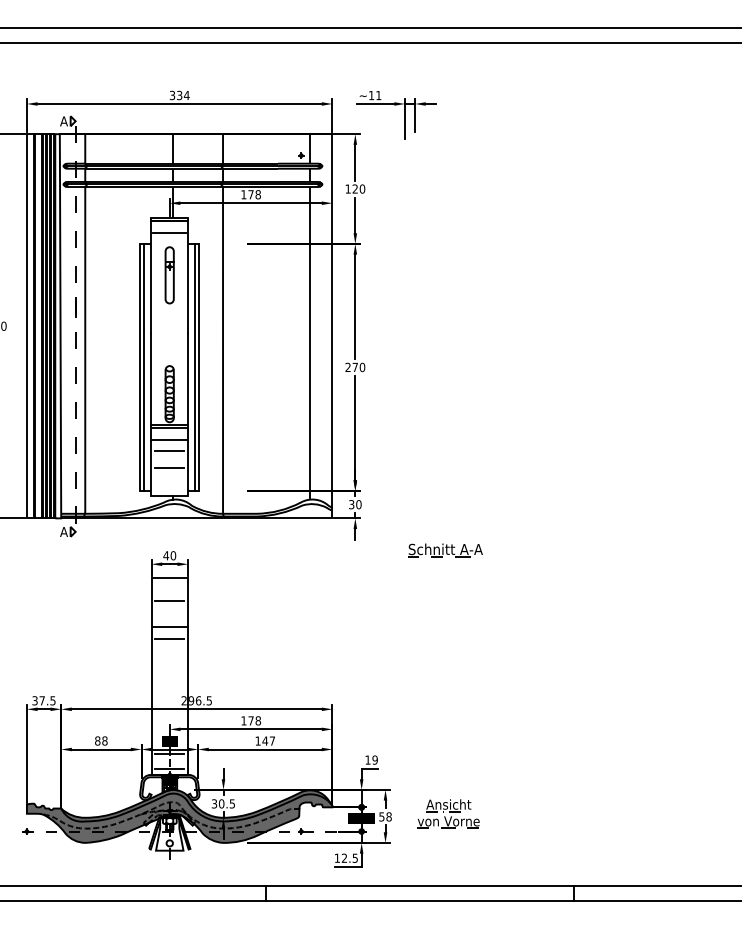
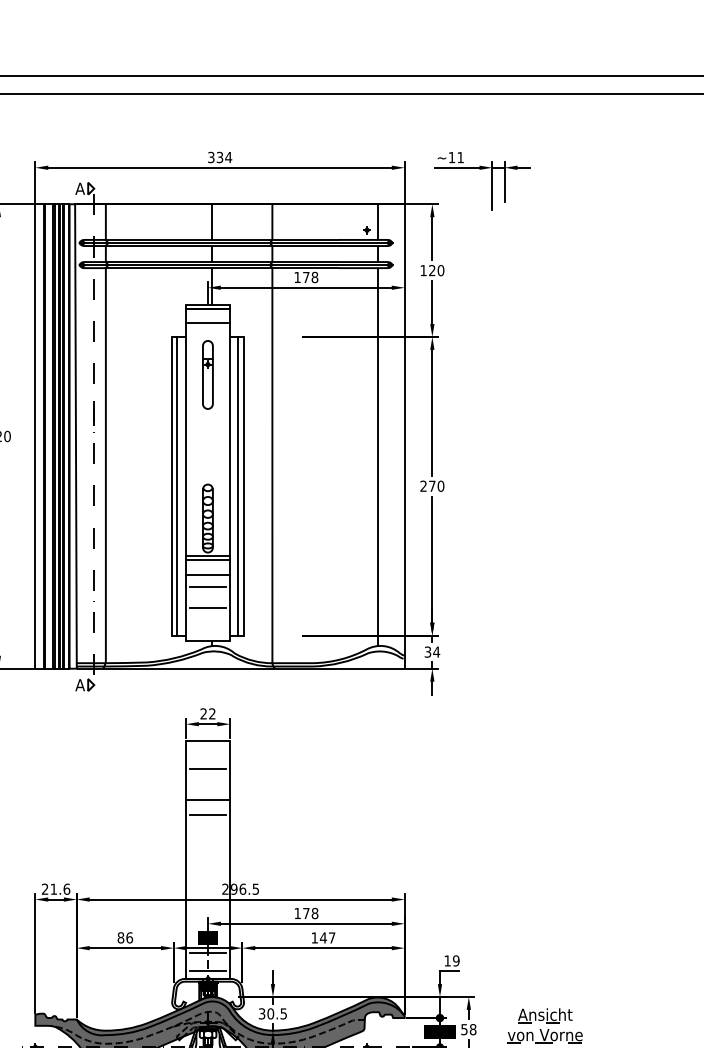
text: (358, 504) -> (436, 651), 30 -> 34
part: (445, 550) -> (541, 707), removed
text: (169, 555) -> (207, 713), 40 -> 22
text: (43, 700) -> (55, 888), 37.5 -> 21.6
text: (104, 740) -> (129, 937), 88 -> 86

